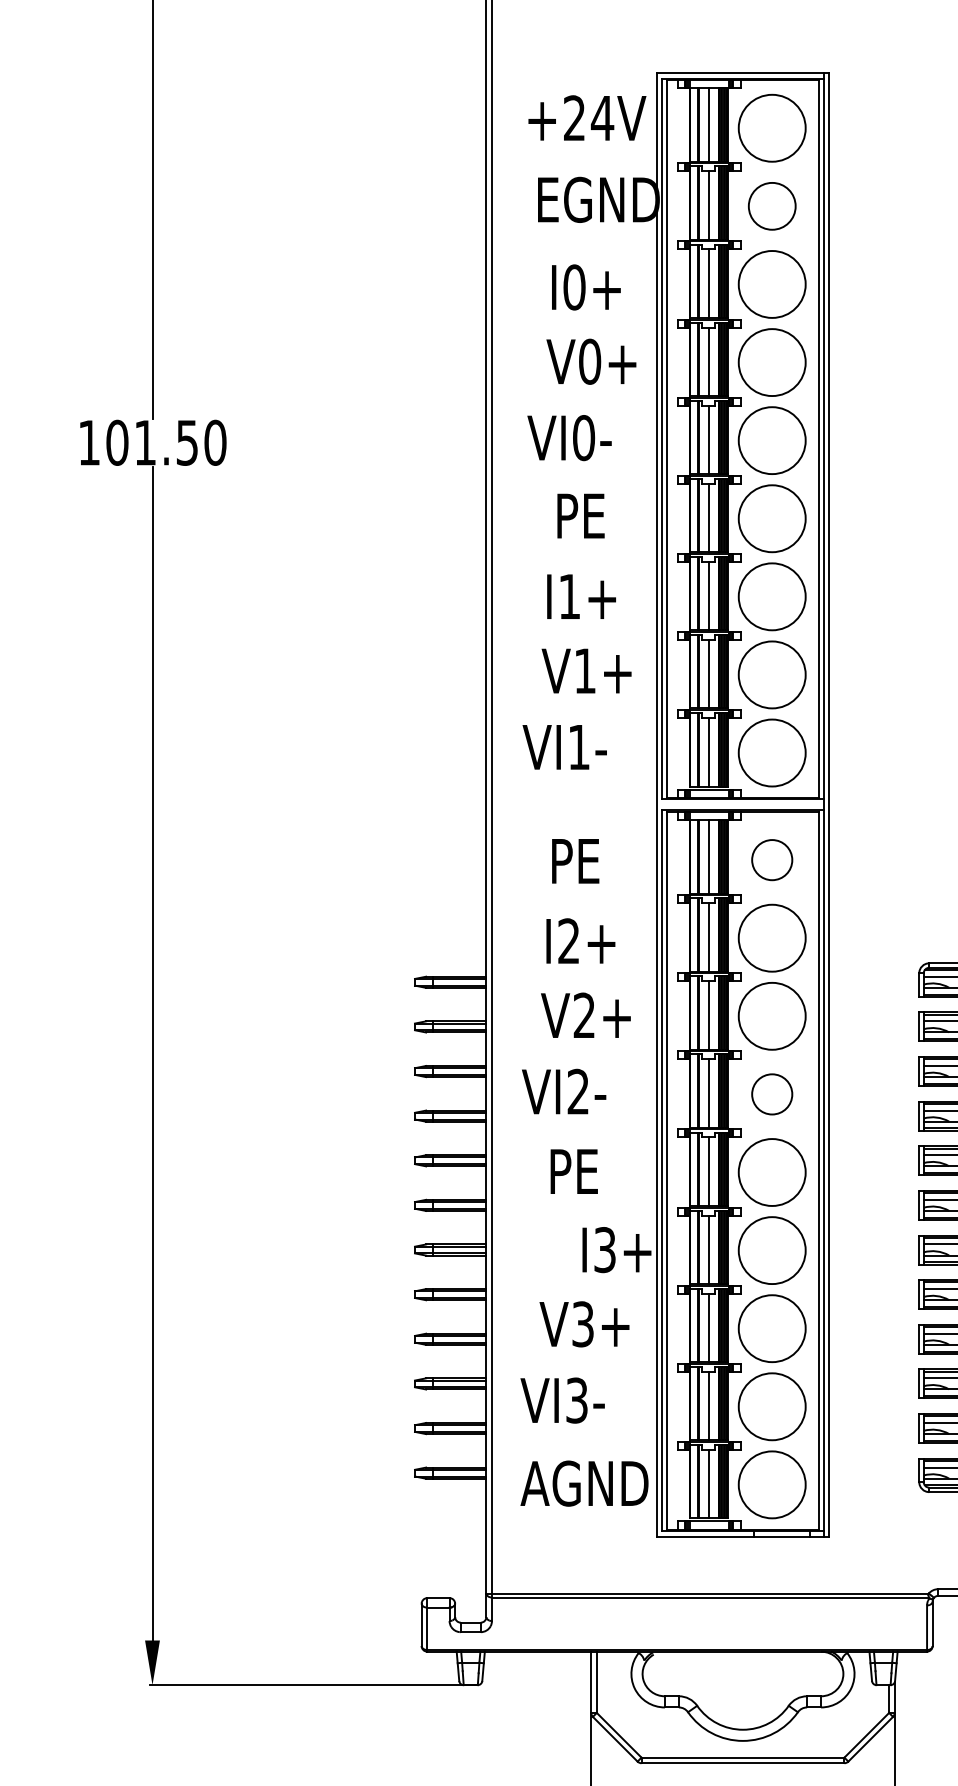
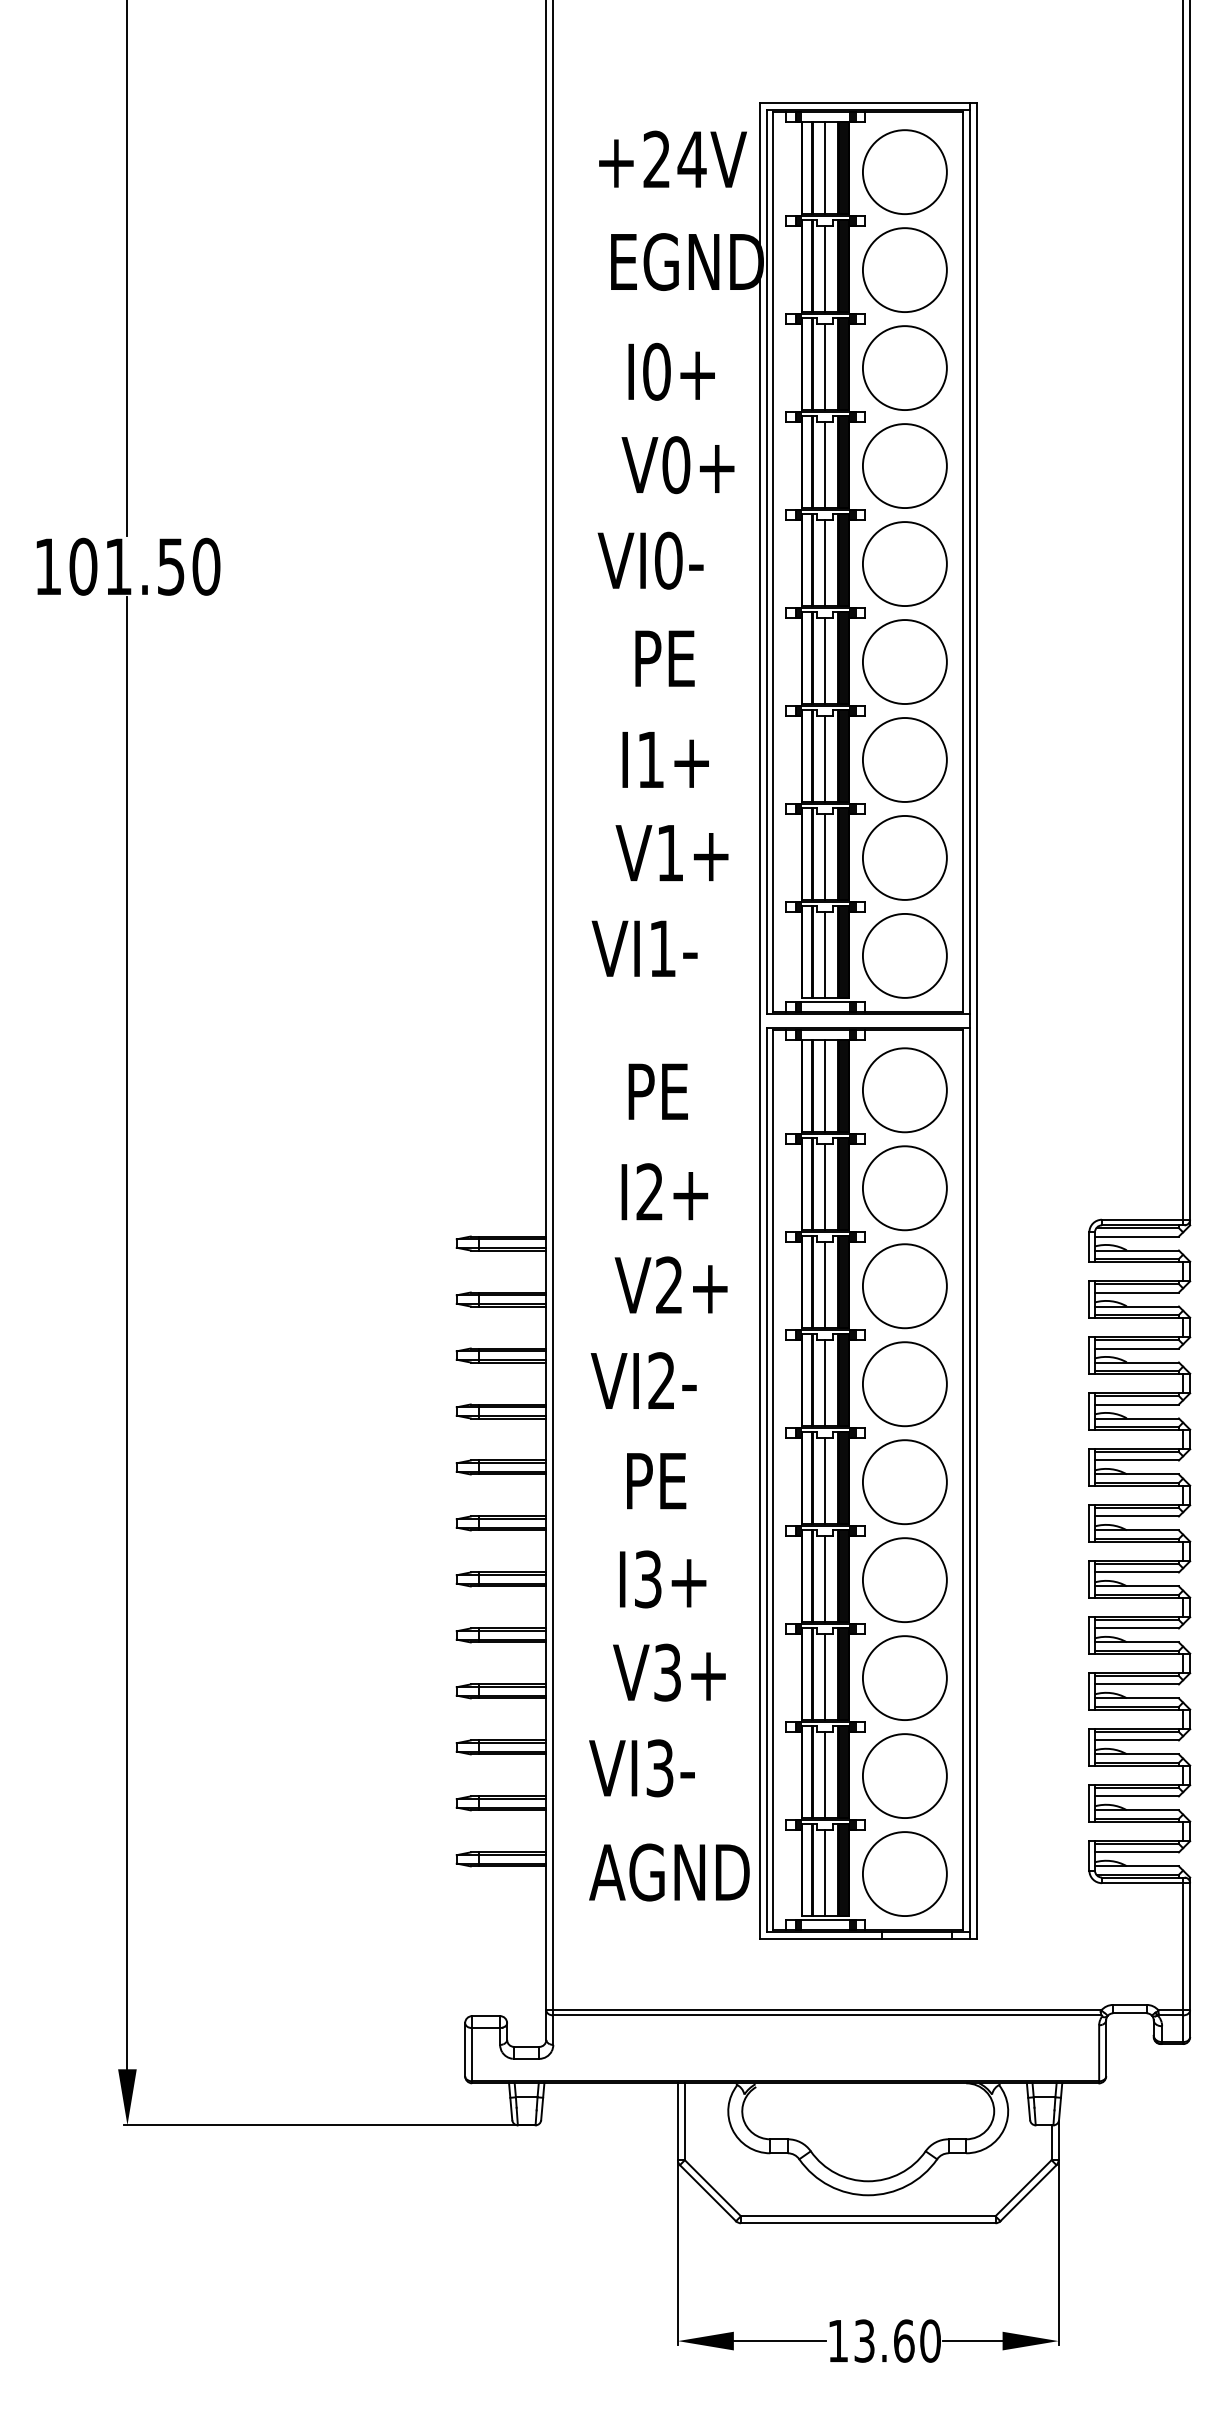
circle: (771, 205) -> (904, 269), size x1.43
circle: (771, 860) -> (904, 1090), size x1.67
circle: (771, 1094) -> (904, 1384), size x1.67
text: (617, 1250) -> (663, 1579), moved

